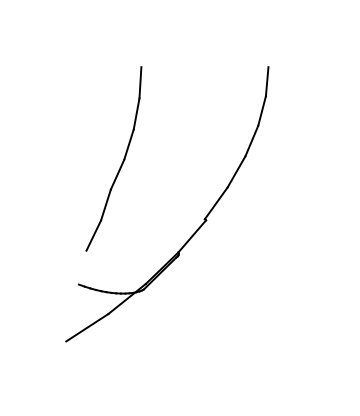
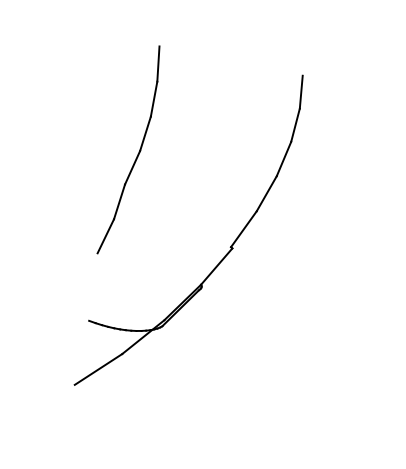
part: (121, 163) -> (137, 155), moved

